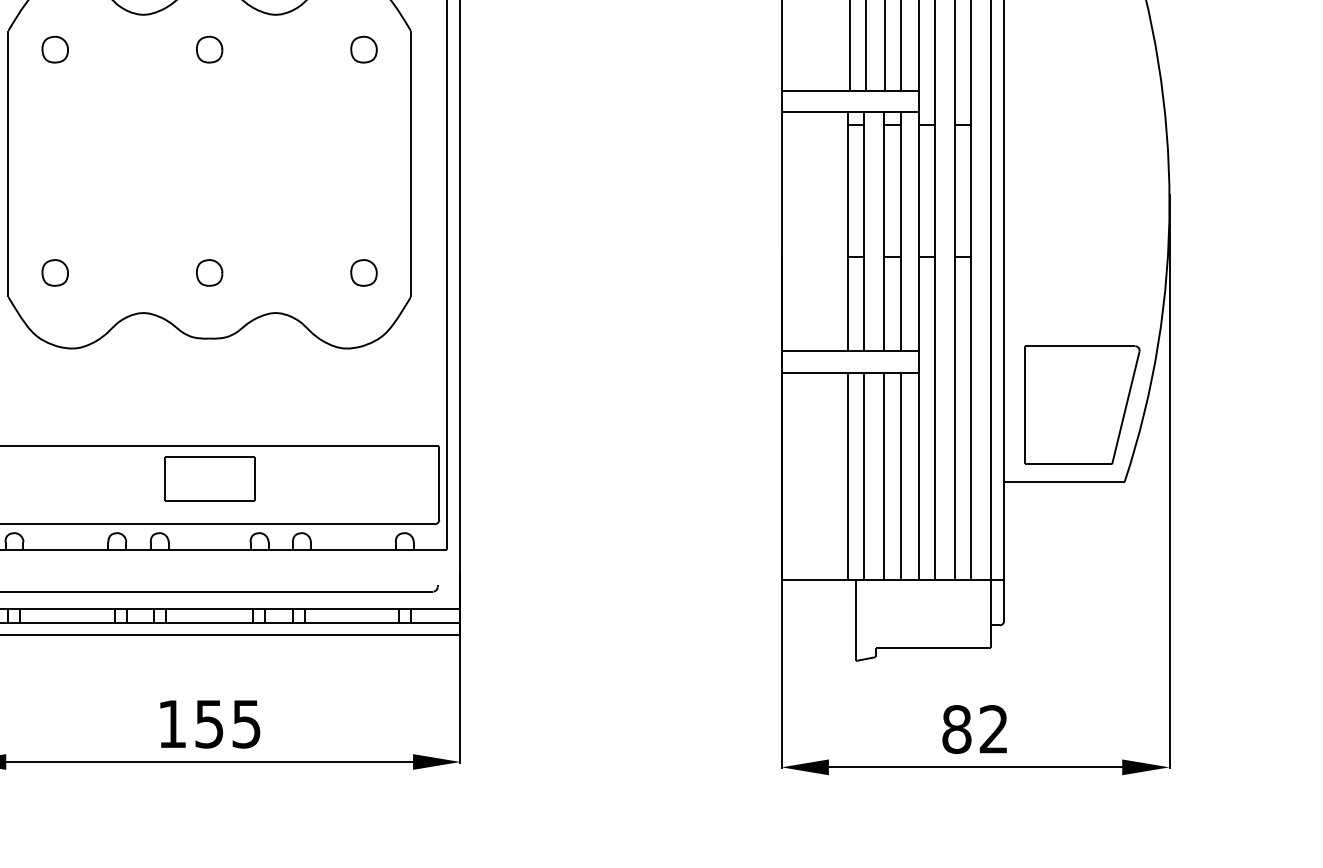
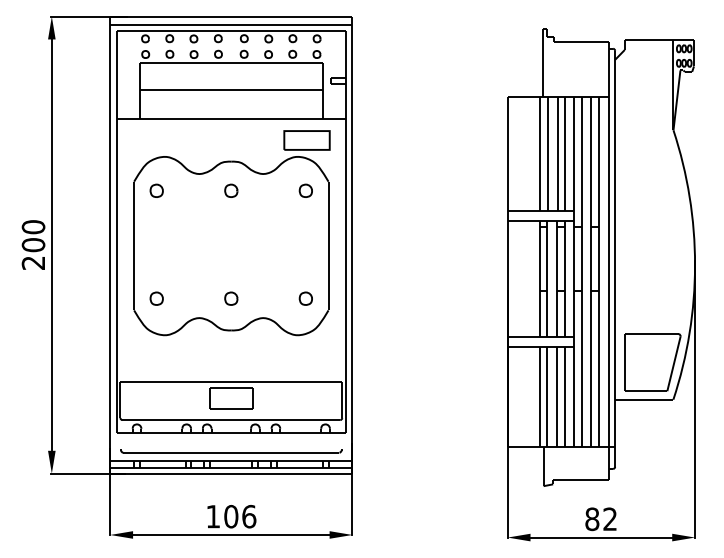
text: (228, 723) -> (240, 516), 155 -> 106

